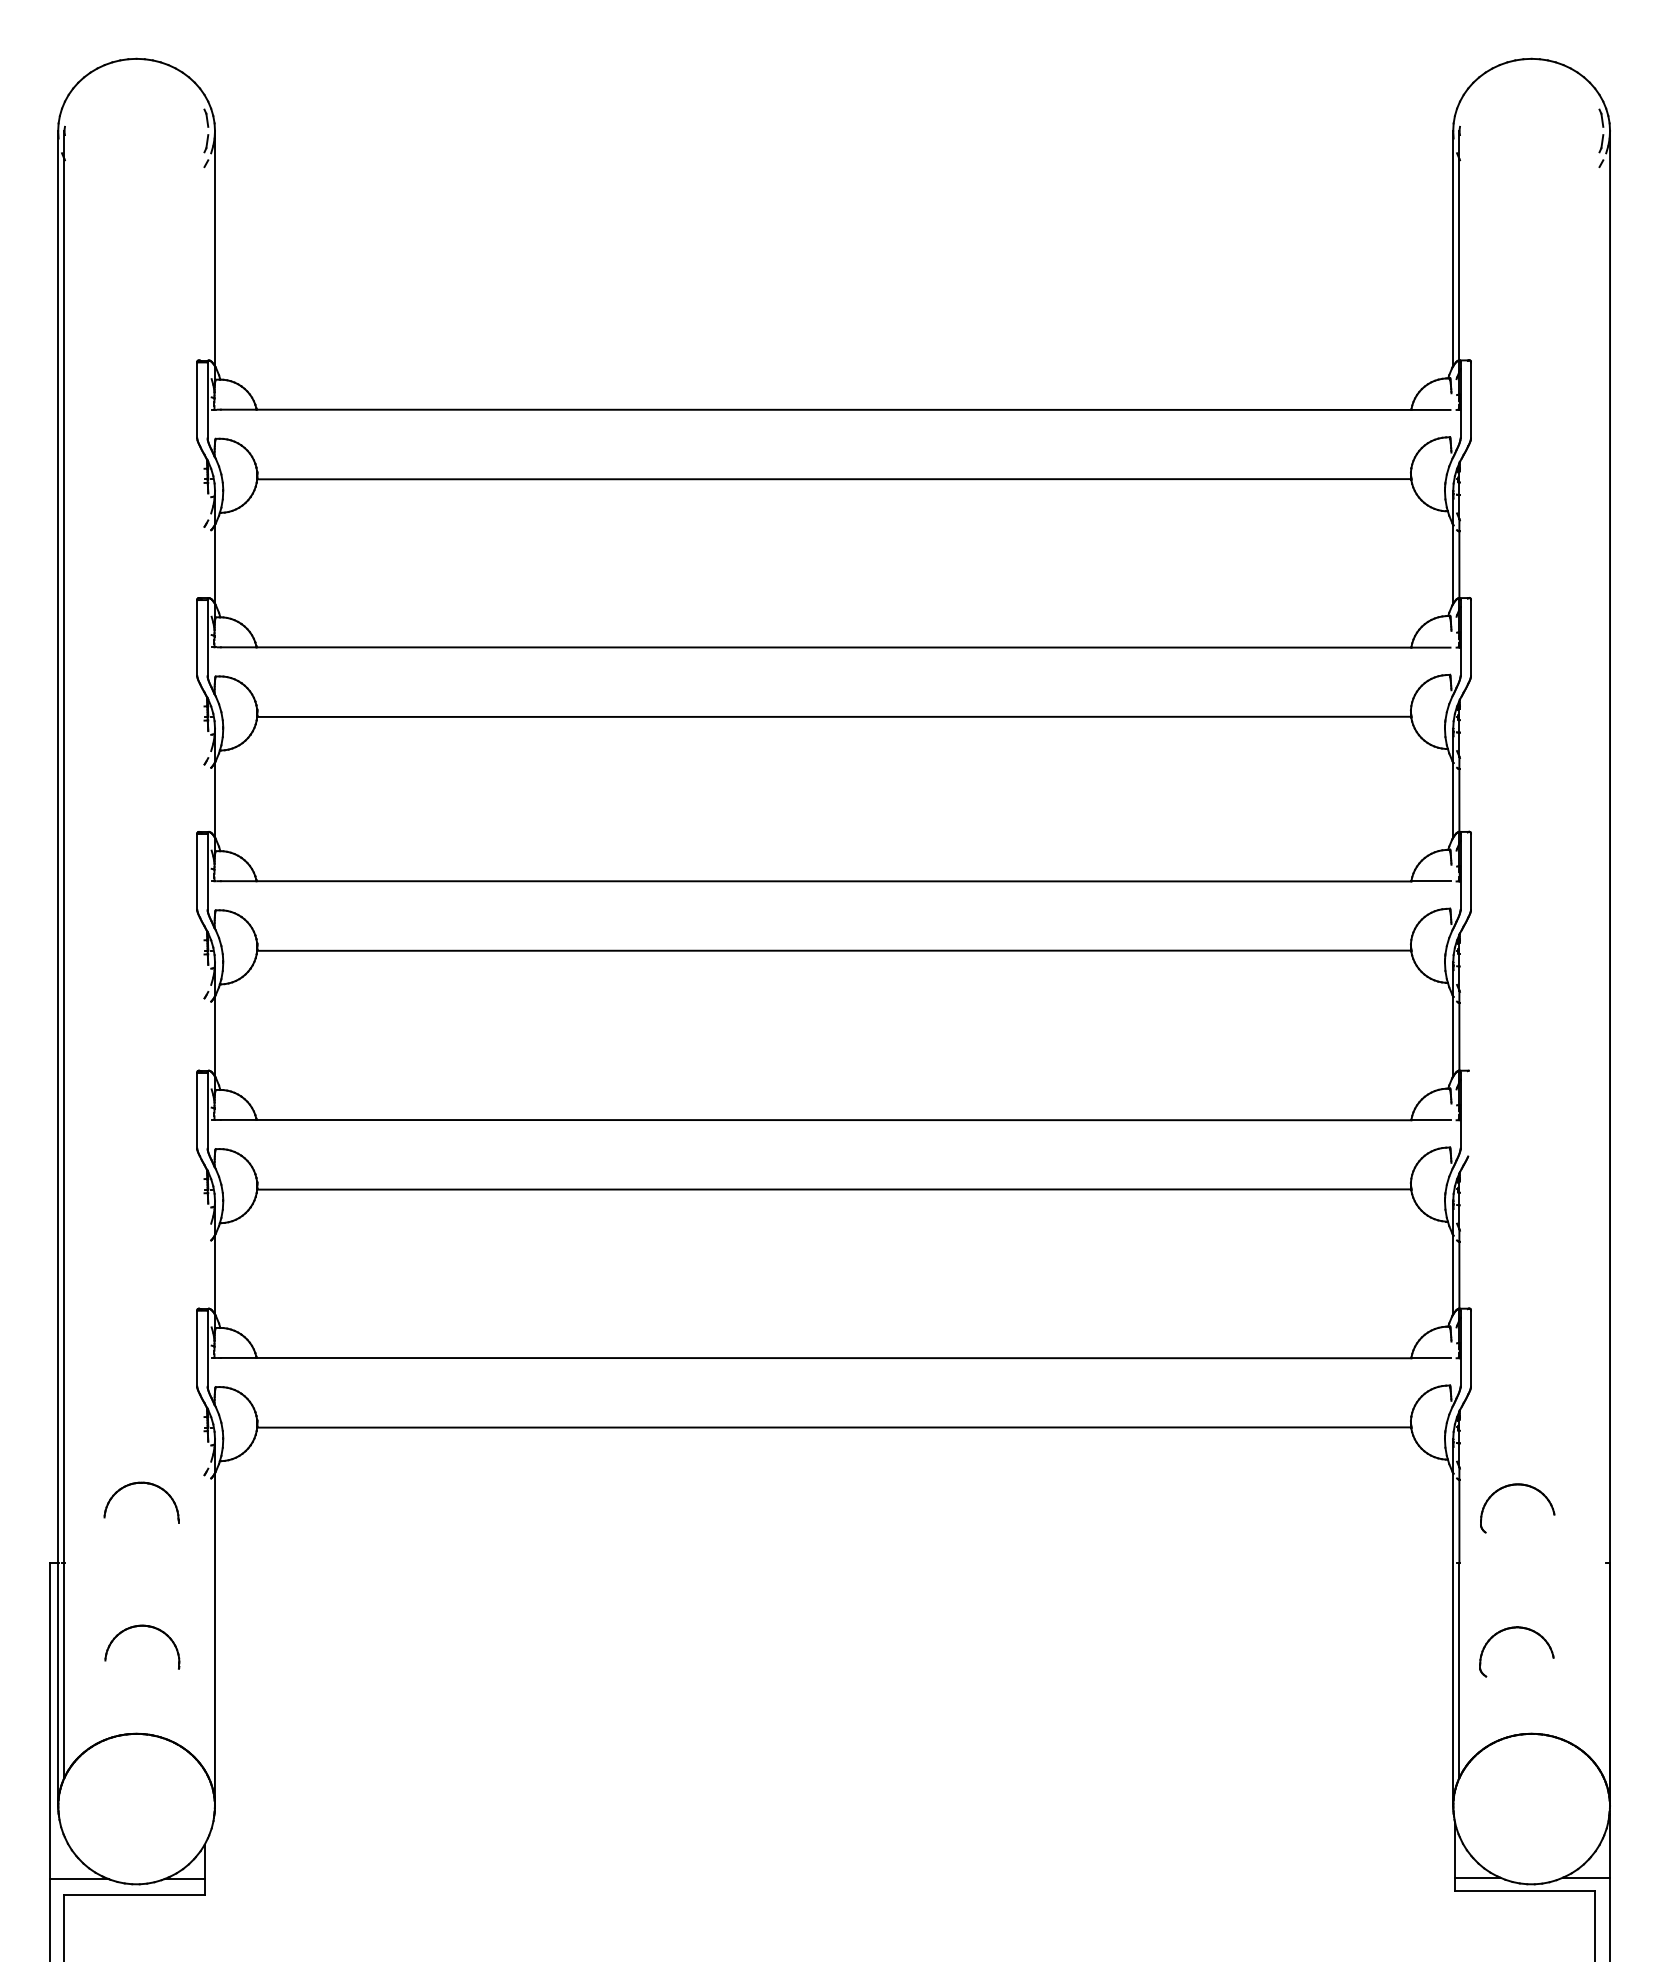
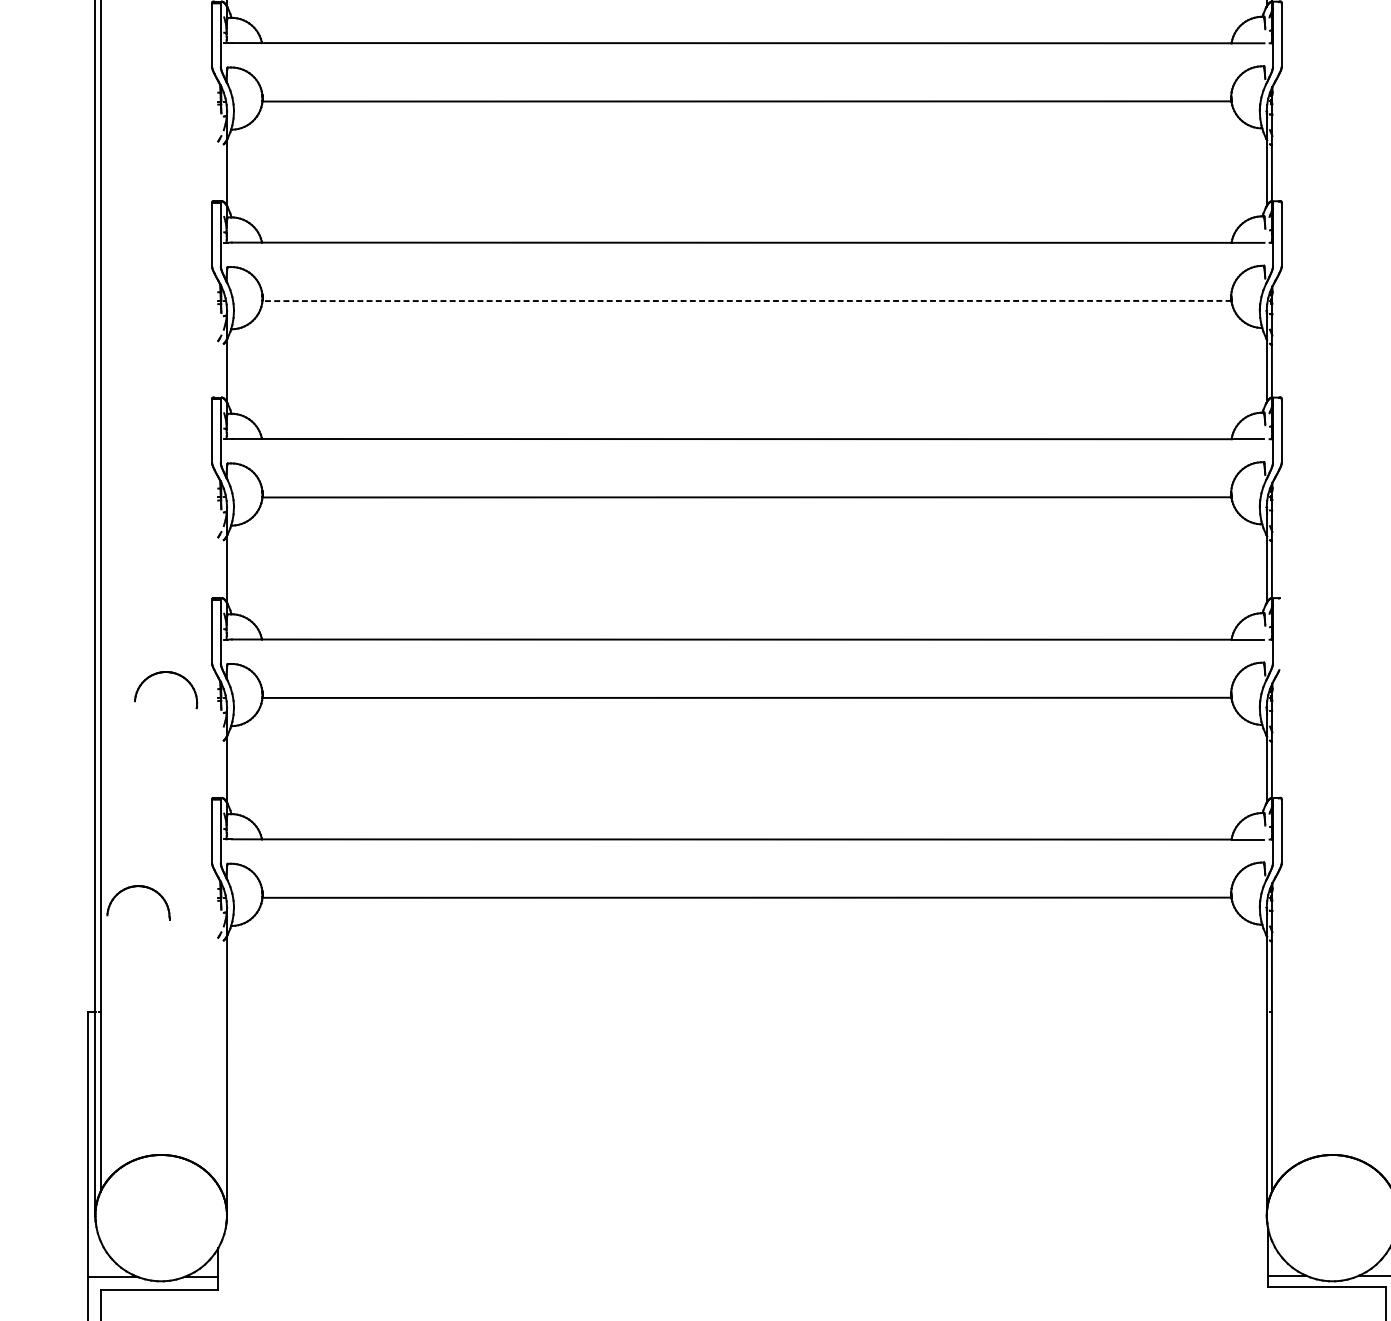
line: (833, 716) -> (746, 300), solid -> dashed
part: (135, 1484) -> (133, 887), moved
part: (1517, 1485) -> (1320, 946), removed
part: (147, 1627) -> (170, 673), moved
part: (1510, 1629) -> (1314, 1067), removed

